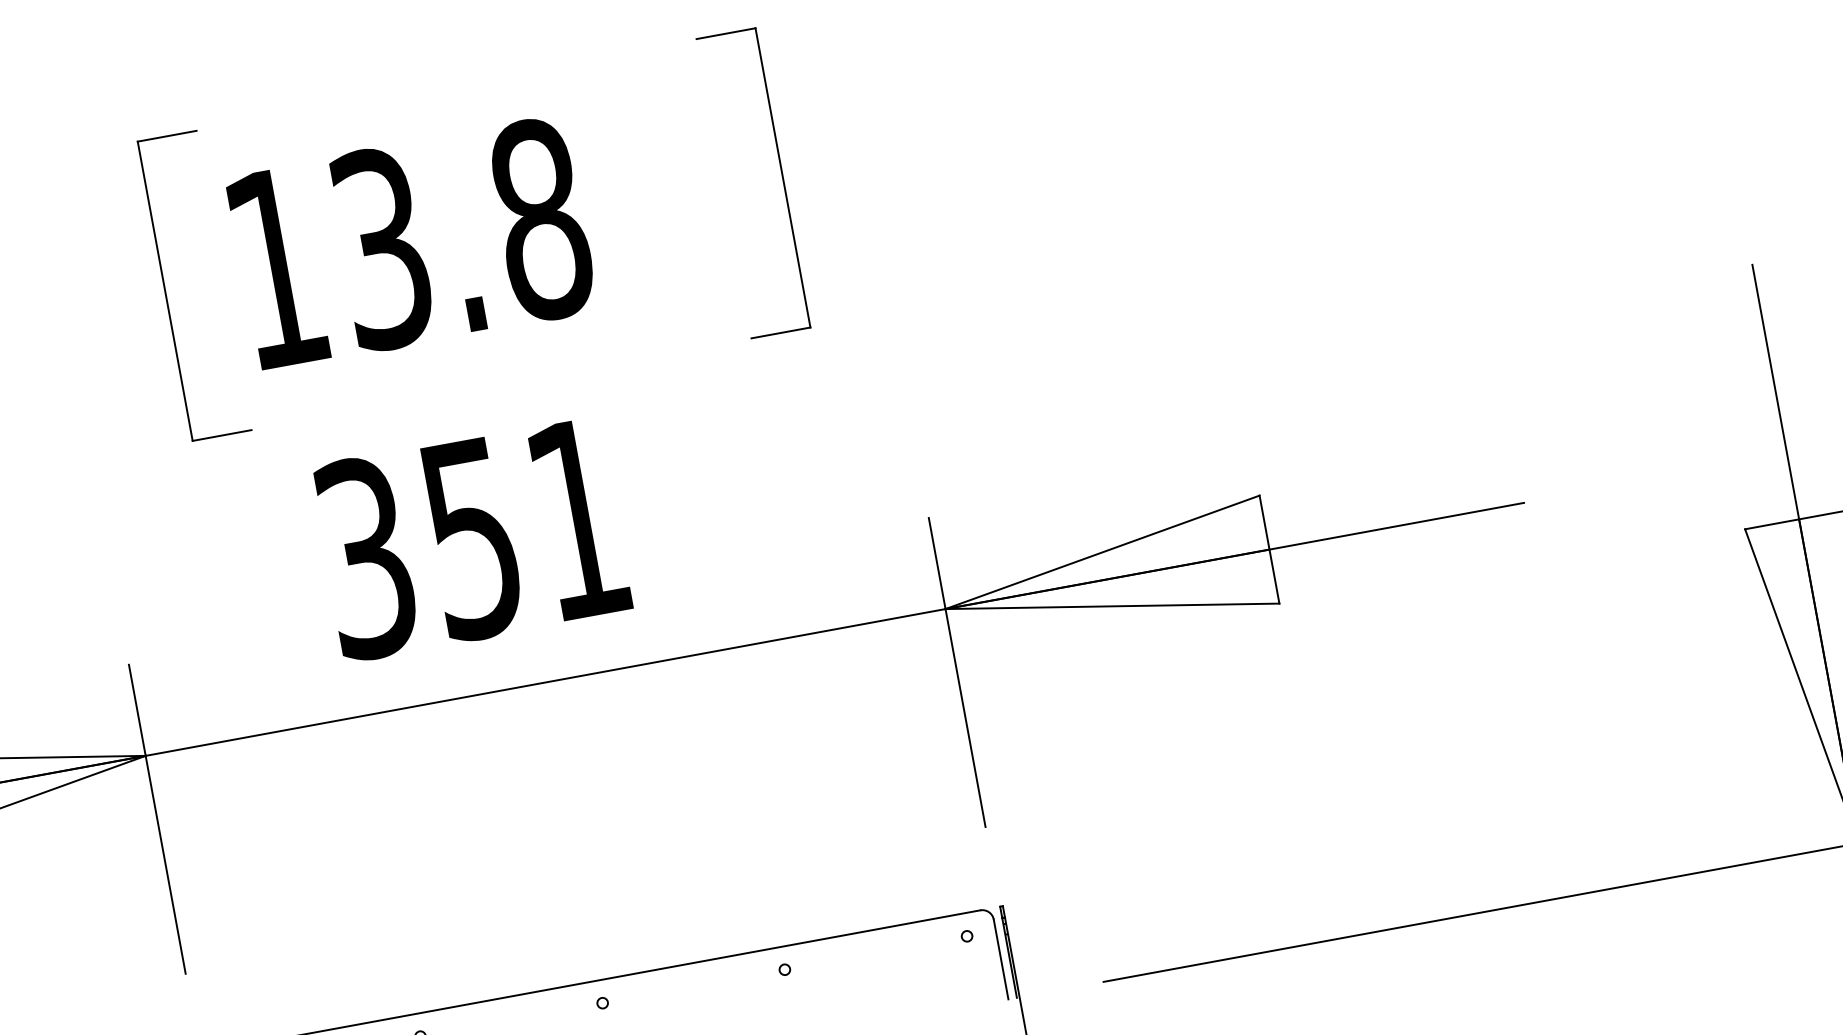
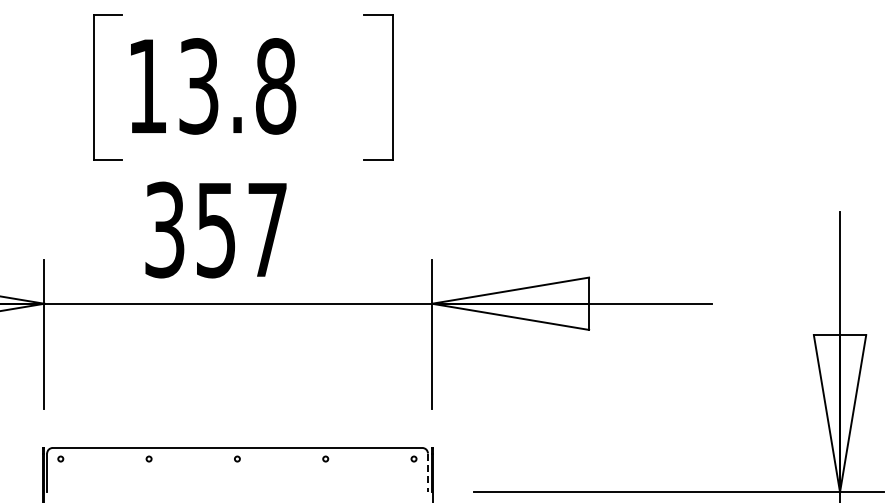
text: (577, 518) -> (267, 229), 351 -> 357
line: (1000, 961) -> (427, 473), solid -> dashed

